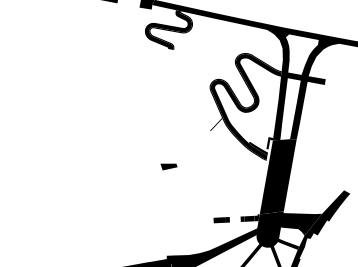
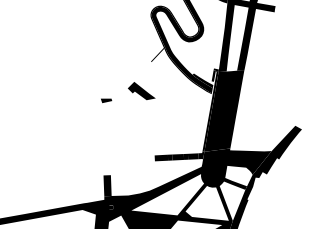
part: (201, 157) -> (141, 90), added
part: (168, 167) -> (106, 101), size x0.62
fill: (264, 177) -> (209, 111), added
fill: (234, 219) -> (177, 157), added
fill: (169, 245) -> (107, 185), added

